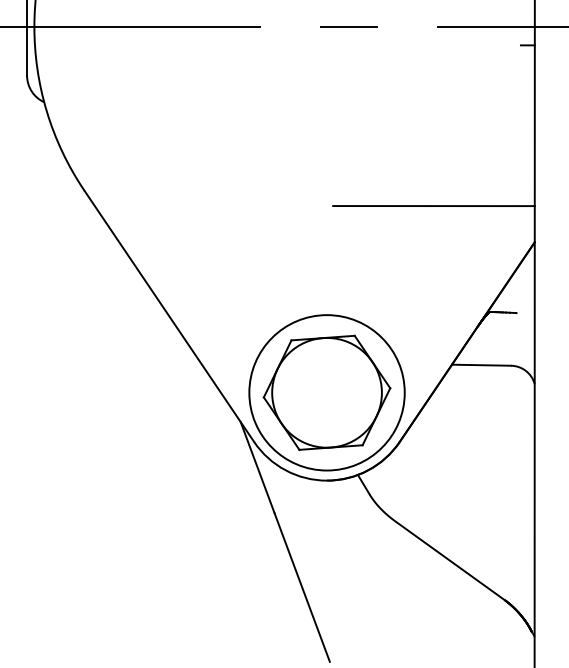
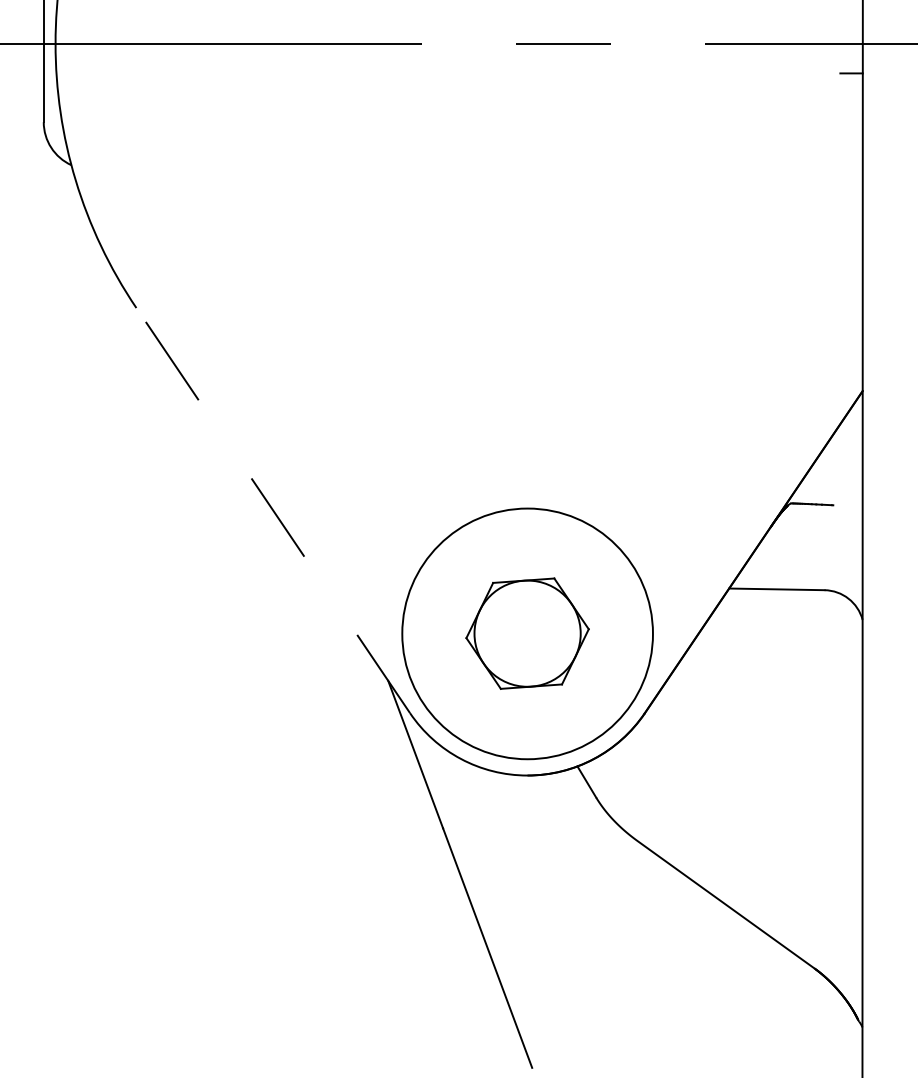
line: (433, 206) -> (699, 333), removed
line: (169, 316) -> (273, 510), solid -> dashed
part: (326, 392) -> (526, 633), size x0.6

